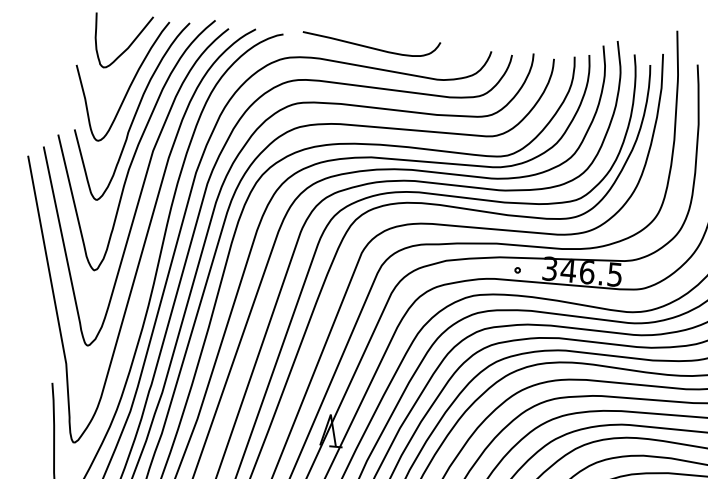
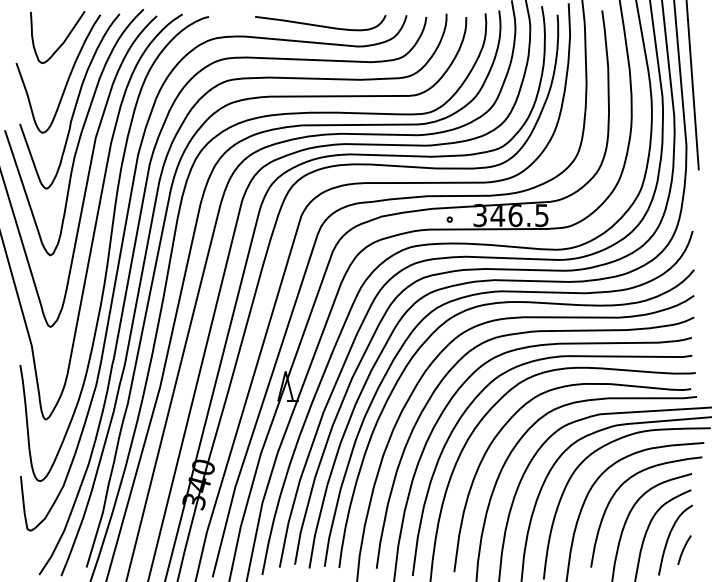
curve: (370, 47) -> (320, 25), moved

